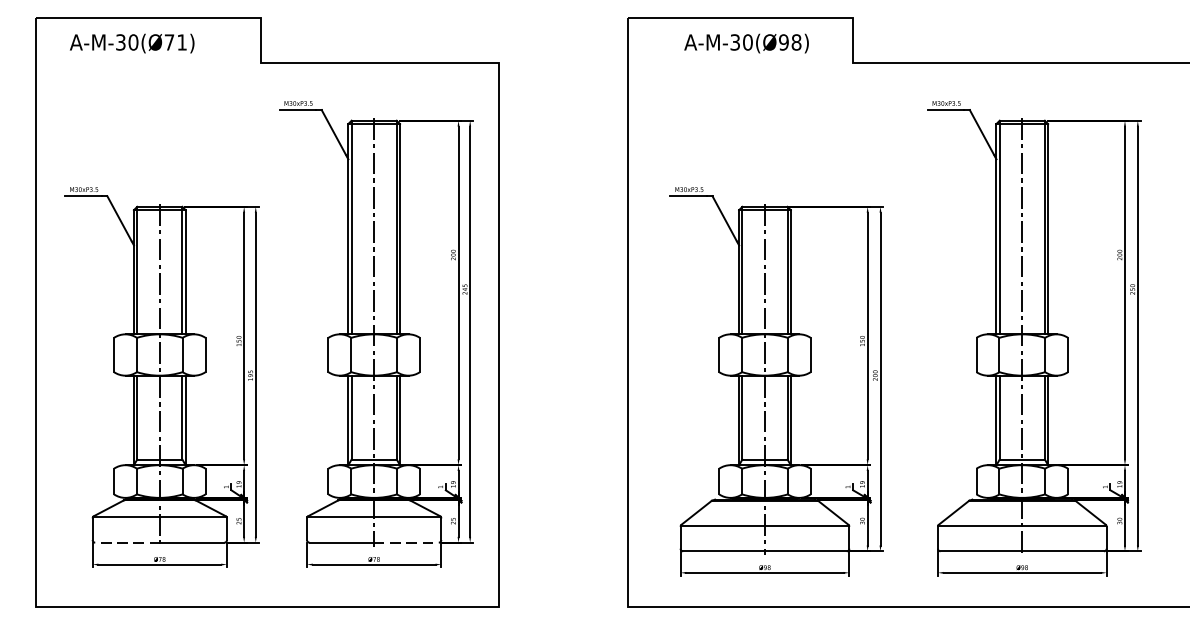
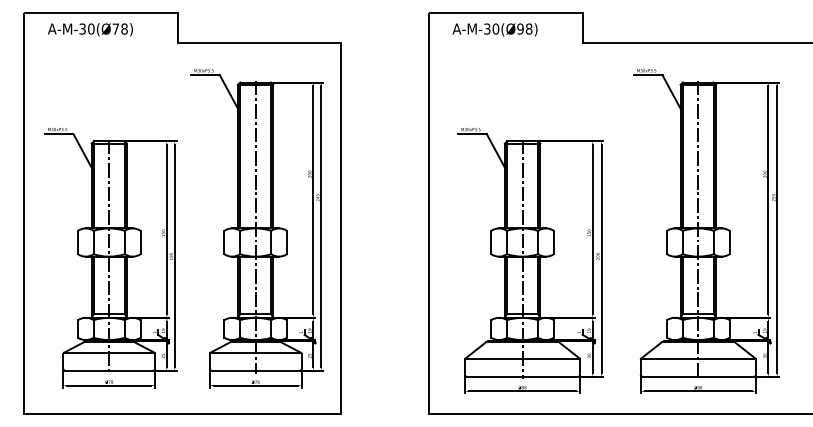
text: (182, 41) -> (124, 28), A-M-30(Ø71) -> A-M-30(Ø78)
text: (745, 43) -> (494, 29), moved
line: (126, 542) -> (86, 370), dashed -> solid
line: (407, 542) -> (278, 370), dashed -> solid

